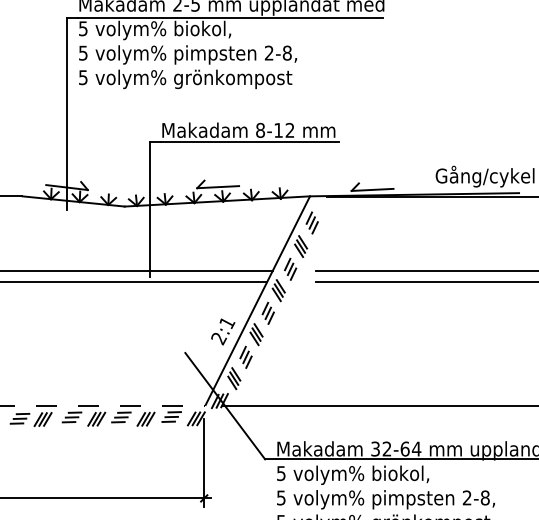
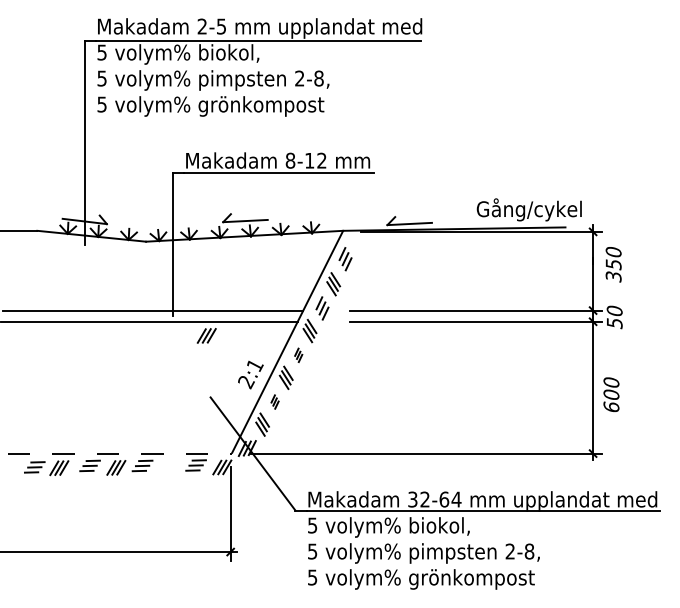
part: (268, 313) -> (298, 355), size x0.6
part: (245, 356) -> (274, 401), size x0.6
part: (145, 418) -> (206, 335), moved

